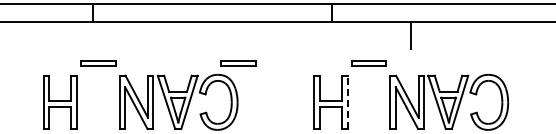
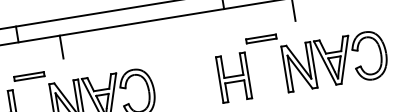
line: (140, 35) -> (61, 46), added
part: (238, 63) -> (149, 57), removed
line: (347, 102) -> (248, 75), dashed -> solid

